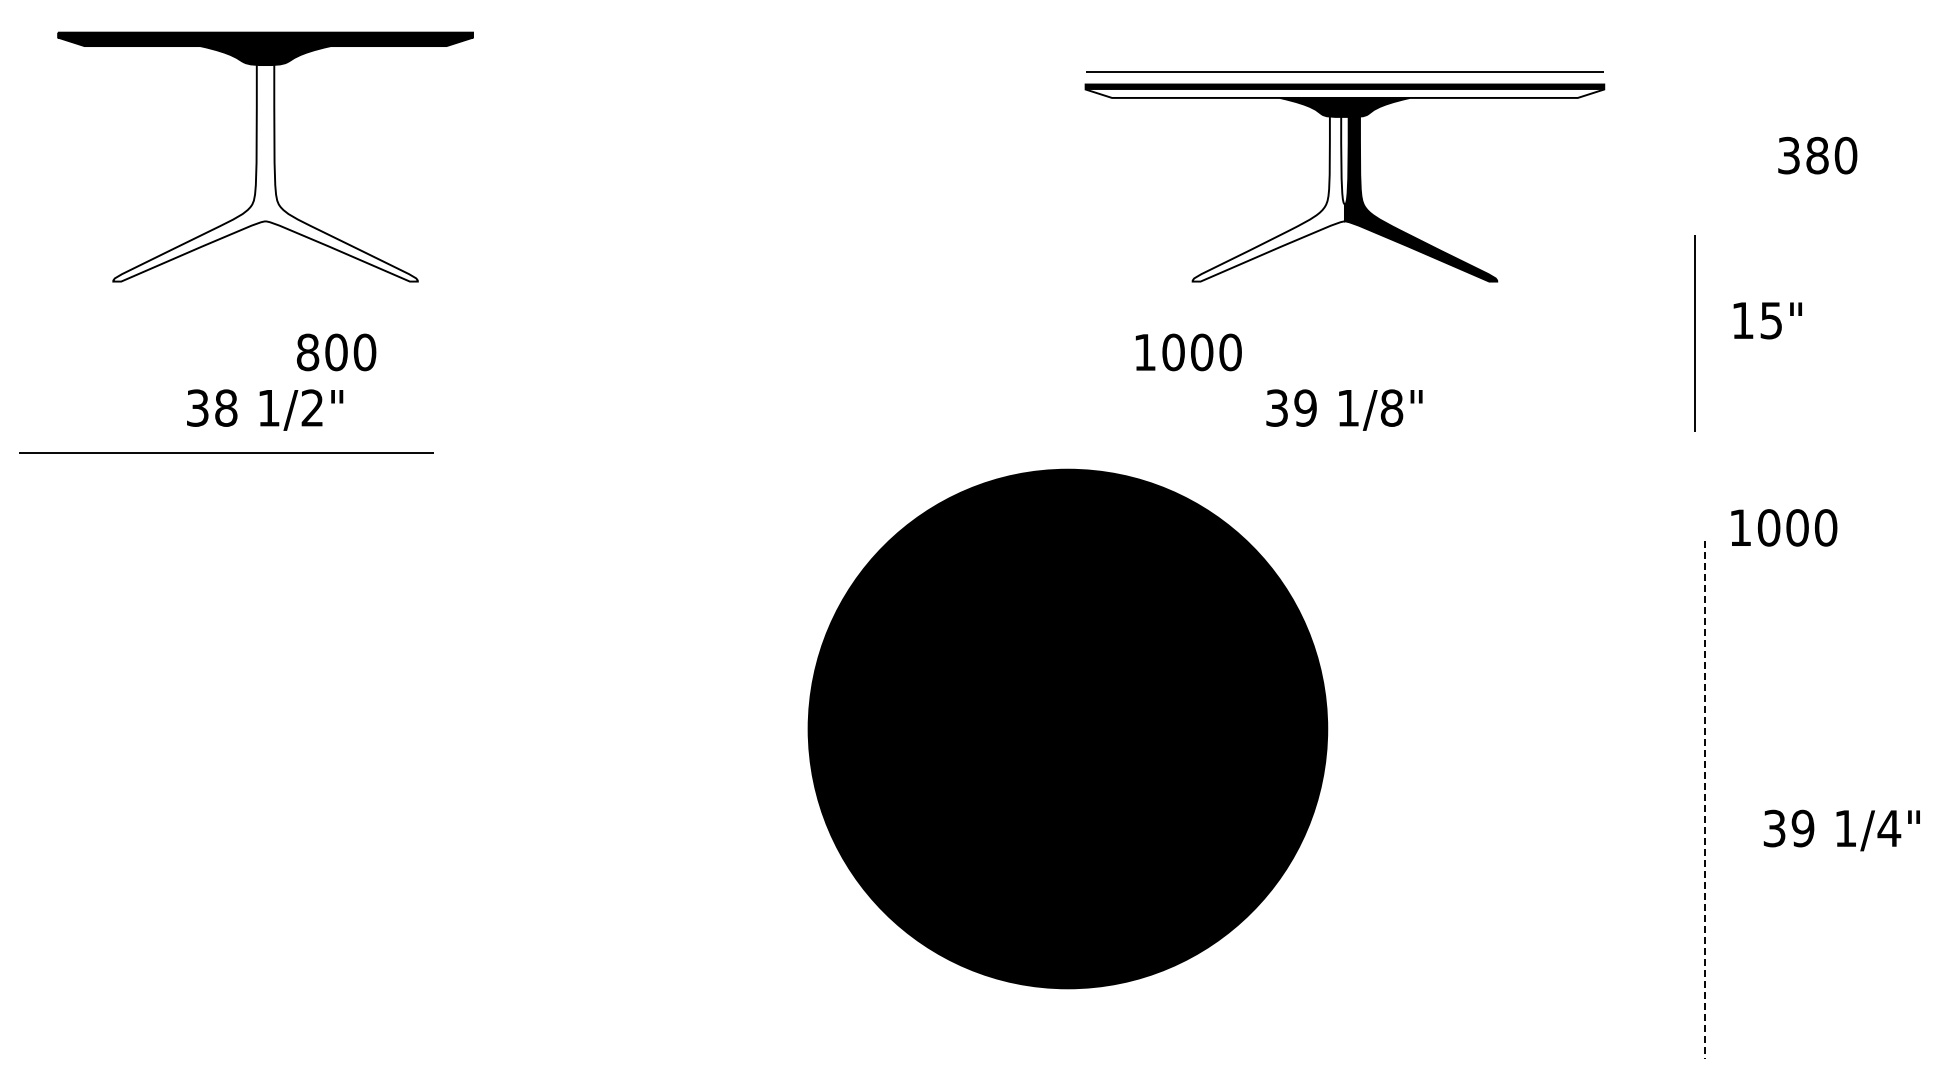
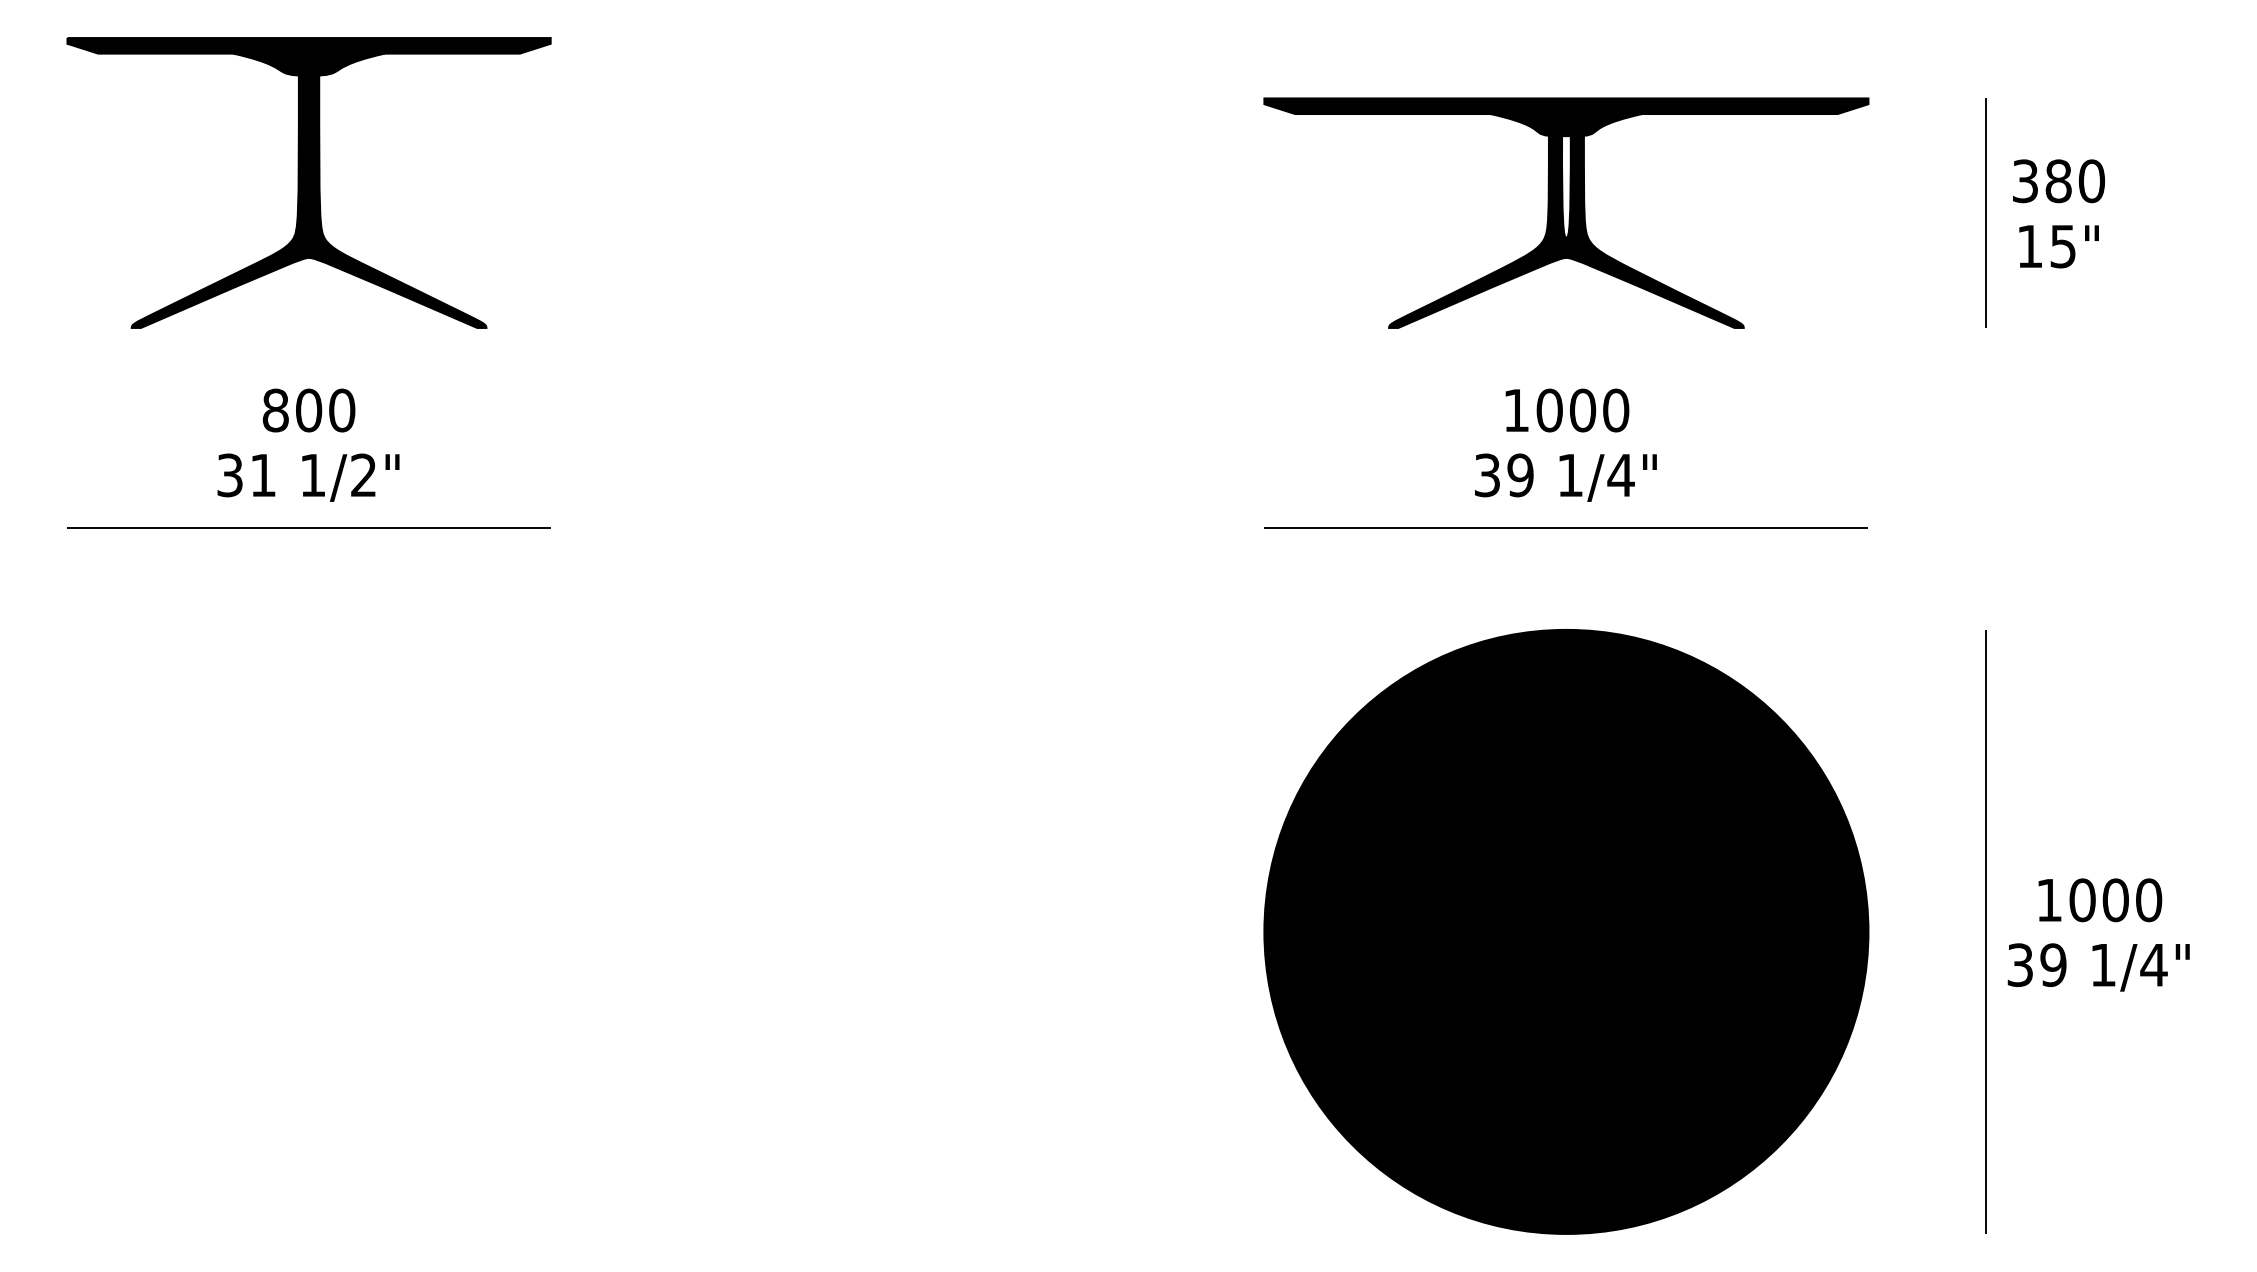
line: (1344, 71) -> (1565, 527), moved
fill: (1344, 93) -> (1565, 108), added
text: (1817, 155) -> (2058, 181), moved
fill: (265, 172) -> (308, 200), added
fill: (1268, 198) -> (1477, 231), added
text: (1767, 320) -> (2058, 246), moved
line: (1694, 333) -> (1985, 213), moved
text: (336, 352) -> (308, 410), moved
text: (1188, 352) -> (1567, 410), moved
text: (226, 407) -> (263, 474), 38 -> 31
text: (1391, 407) -> (1620, 474), 1/8" -> 1/4"
line: (226, 452) -> (308, 527), moved
text: (1784, 527) -> (2100, 899), moved
part: (1067, 728) -> (1565, 931), moved
line: (1705, 800) -> (1986, 932), dashed -> solid
text: (1841, 830) -> (2098, 967), moved

